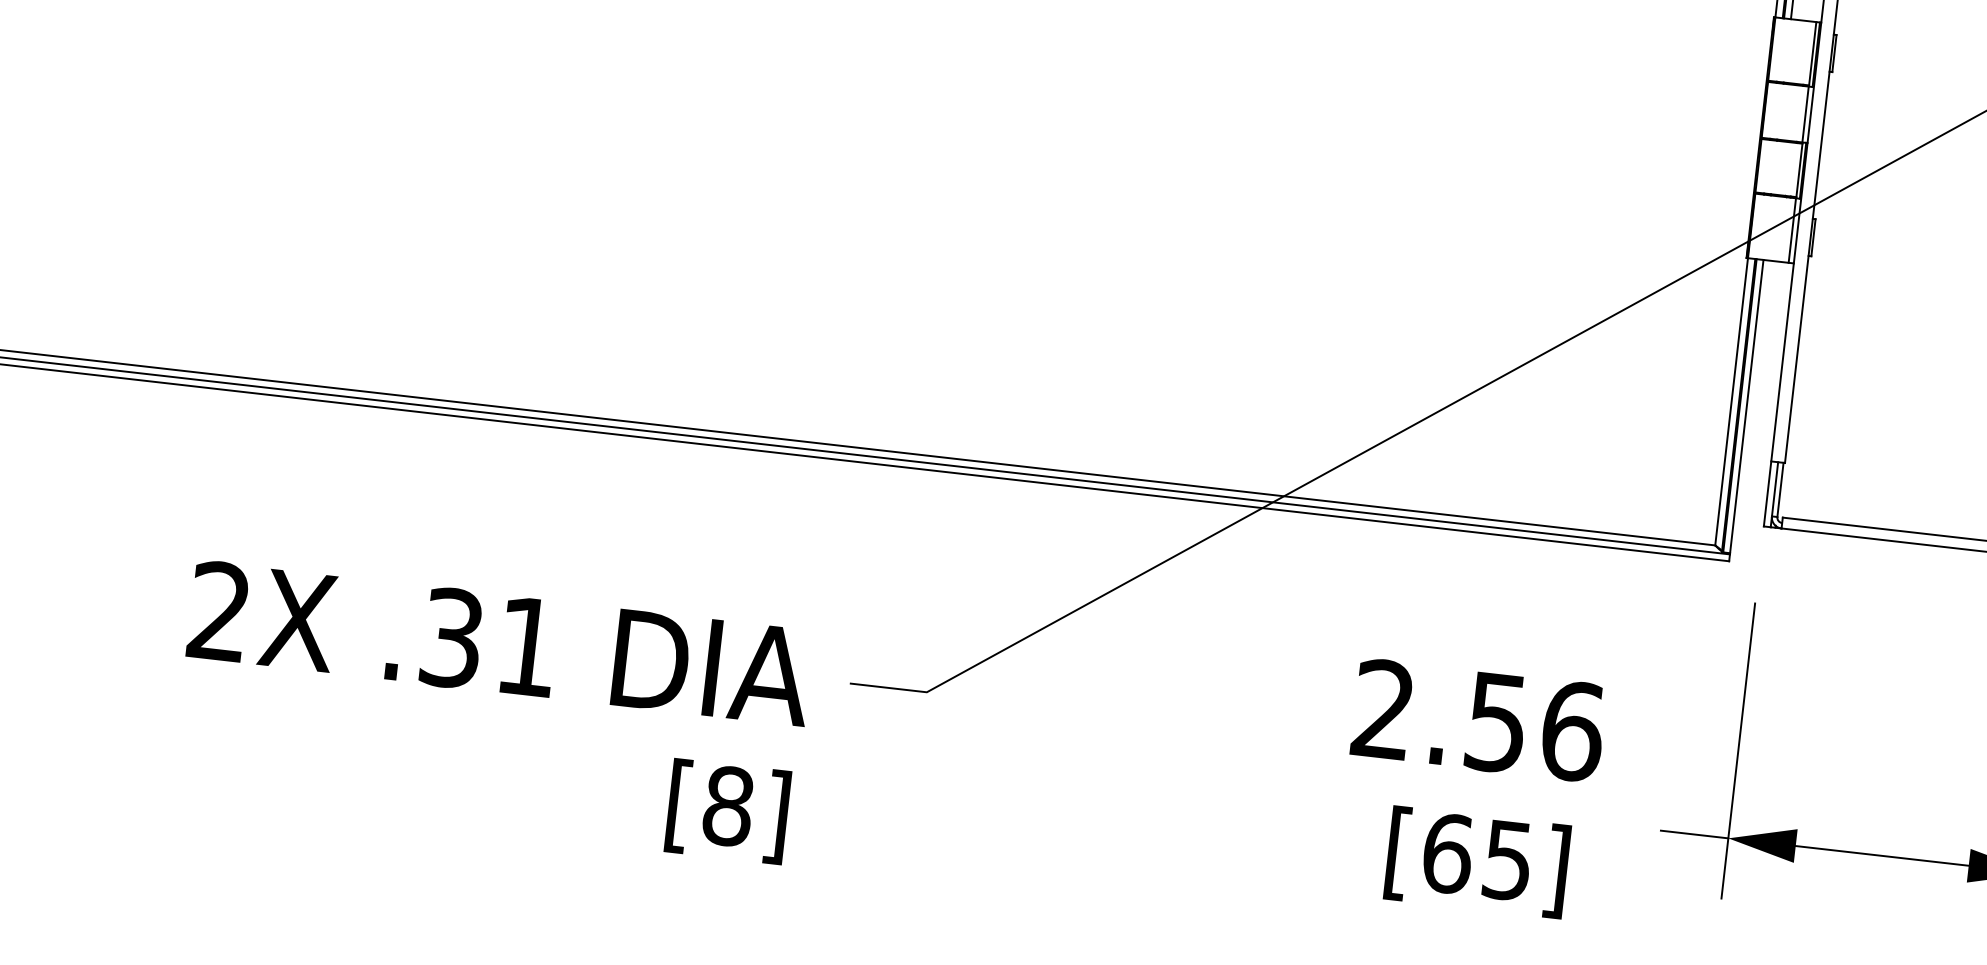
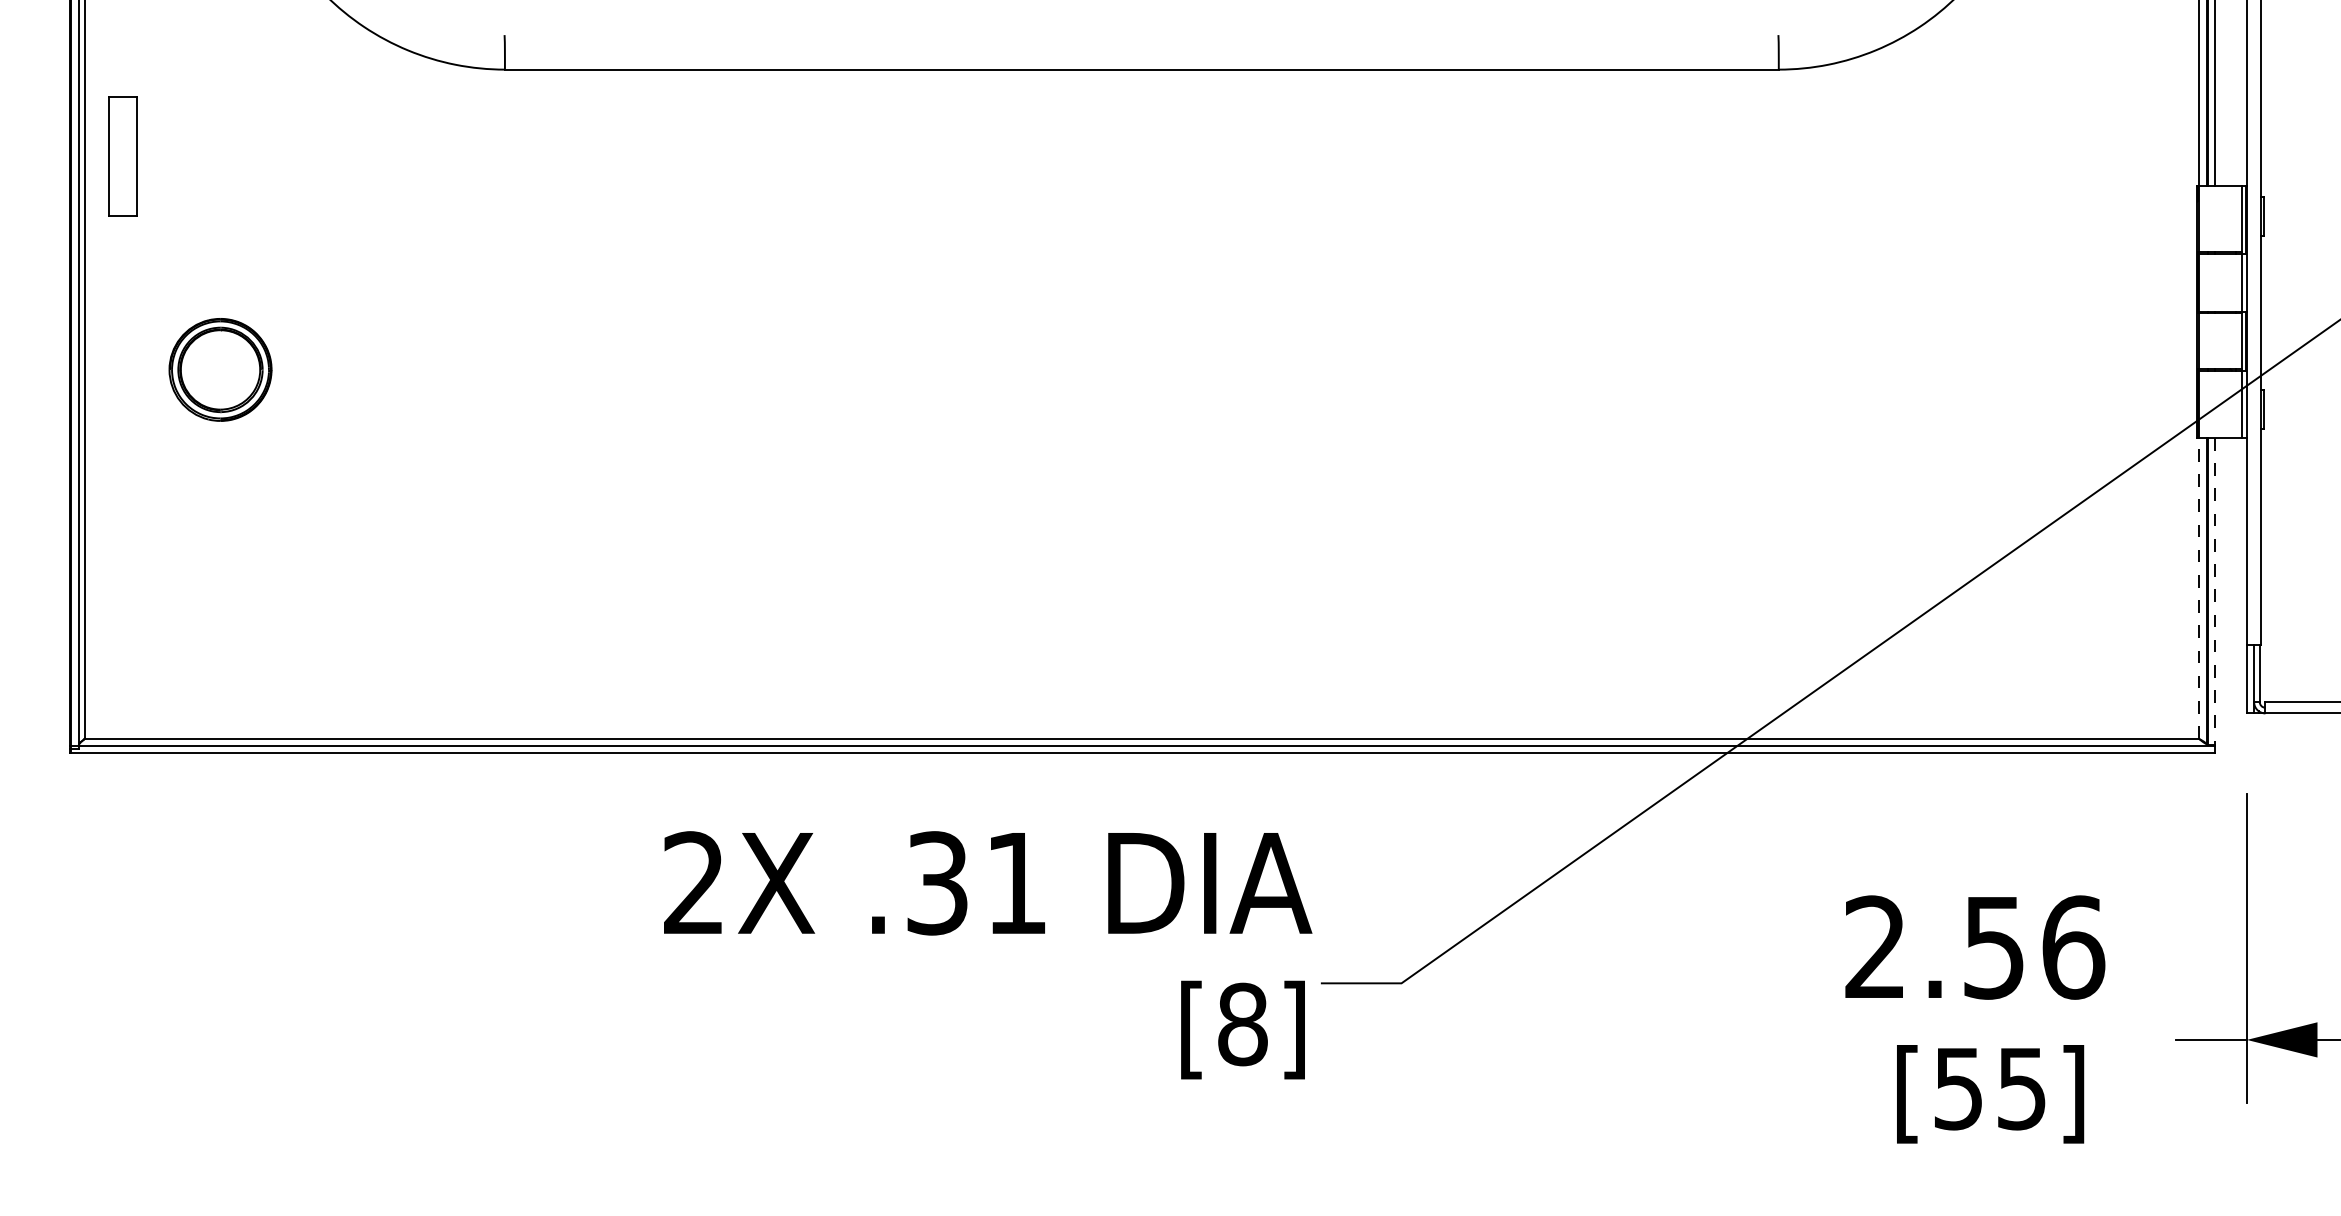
line: (1731, 400) -> (2198, 587), solid -> dashed
line: (1747, 407) -> (2215, 592), solid -> dashed
text: (492, 712) -> (988, 955), moved
text: (1448, 853) -> (1959, 1088), [65] -> [55]

